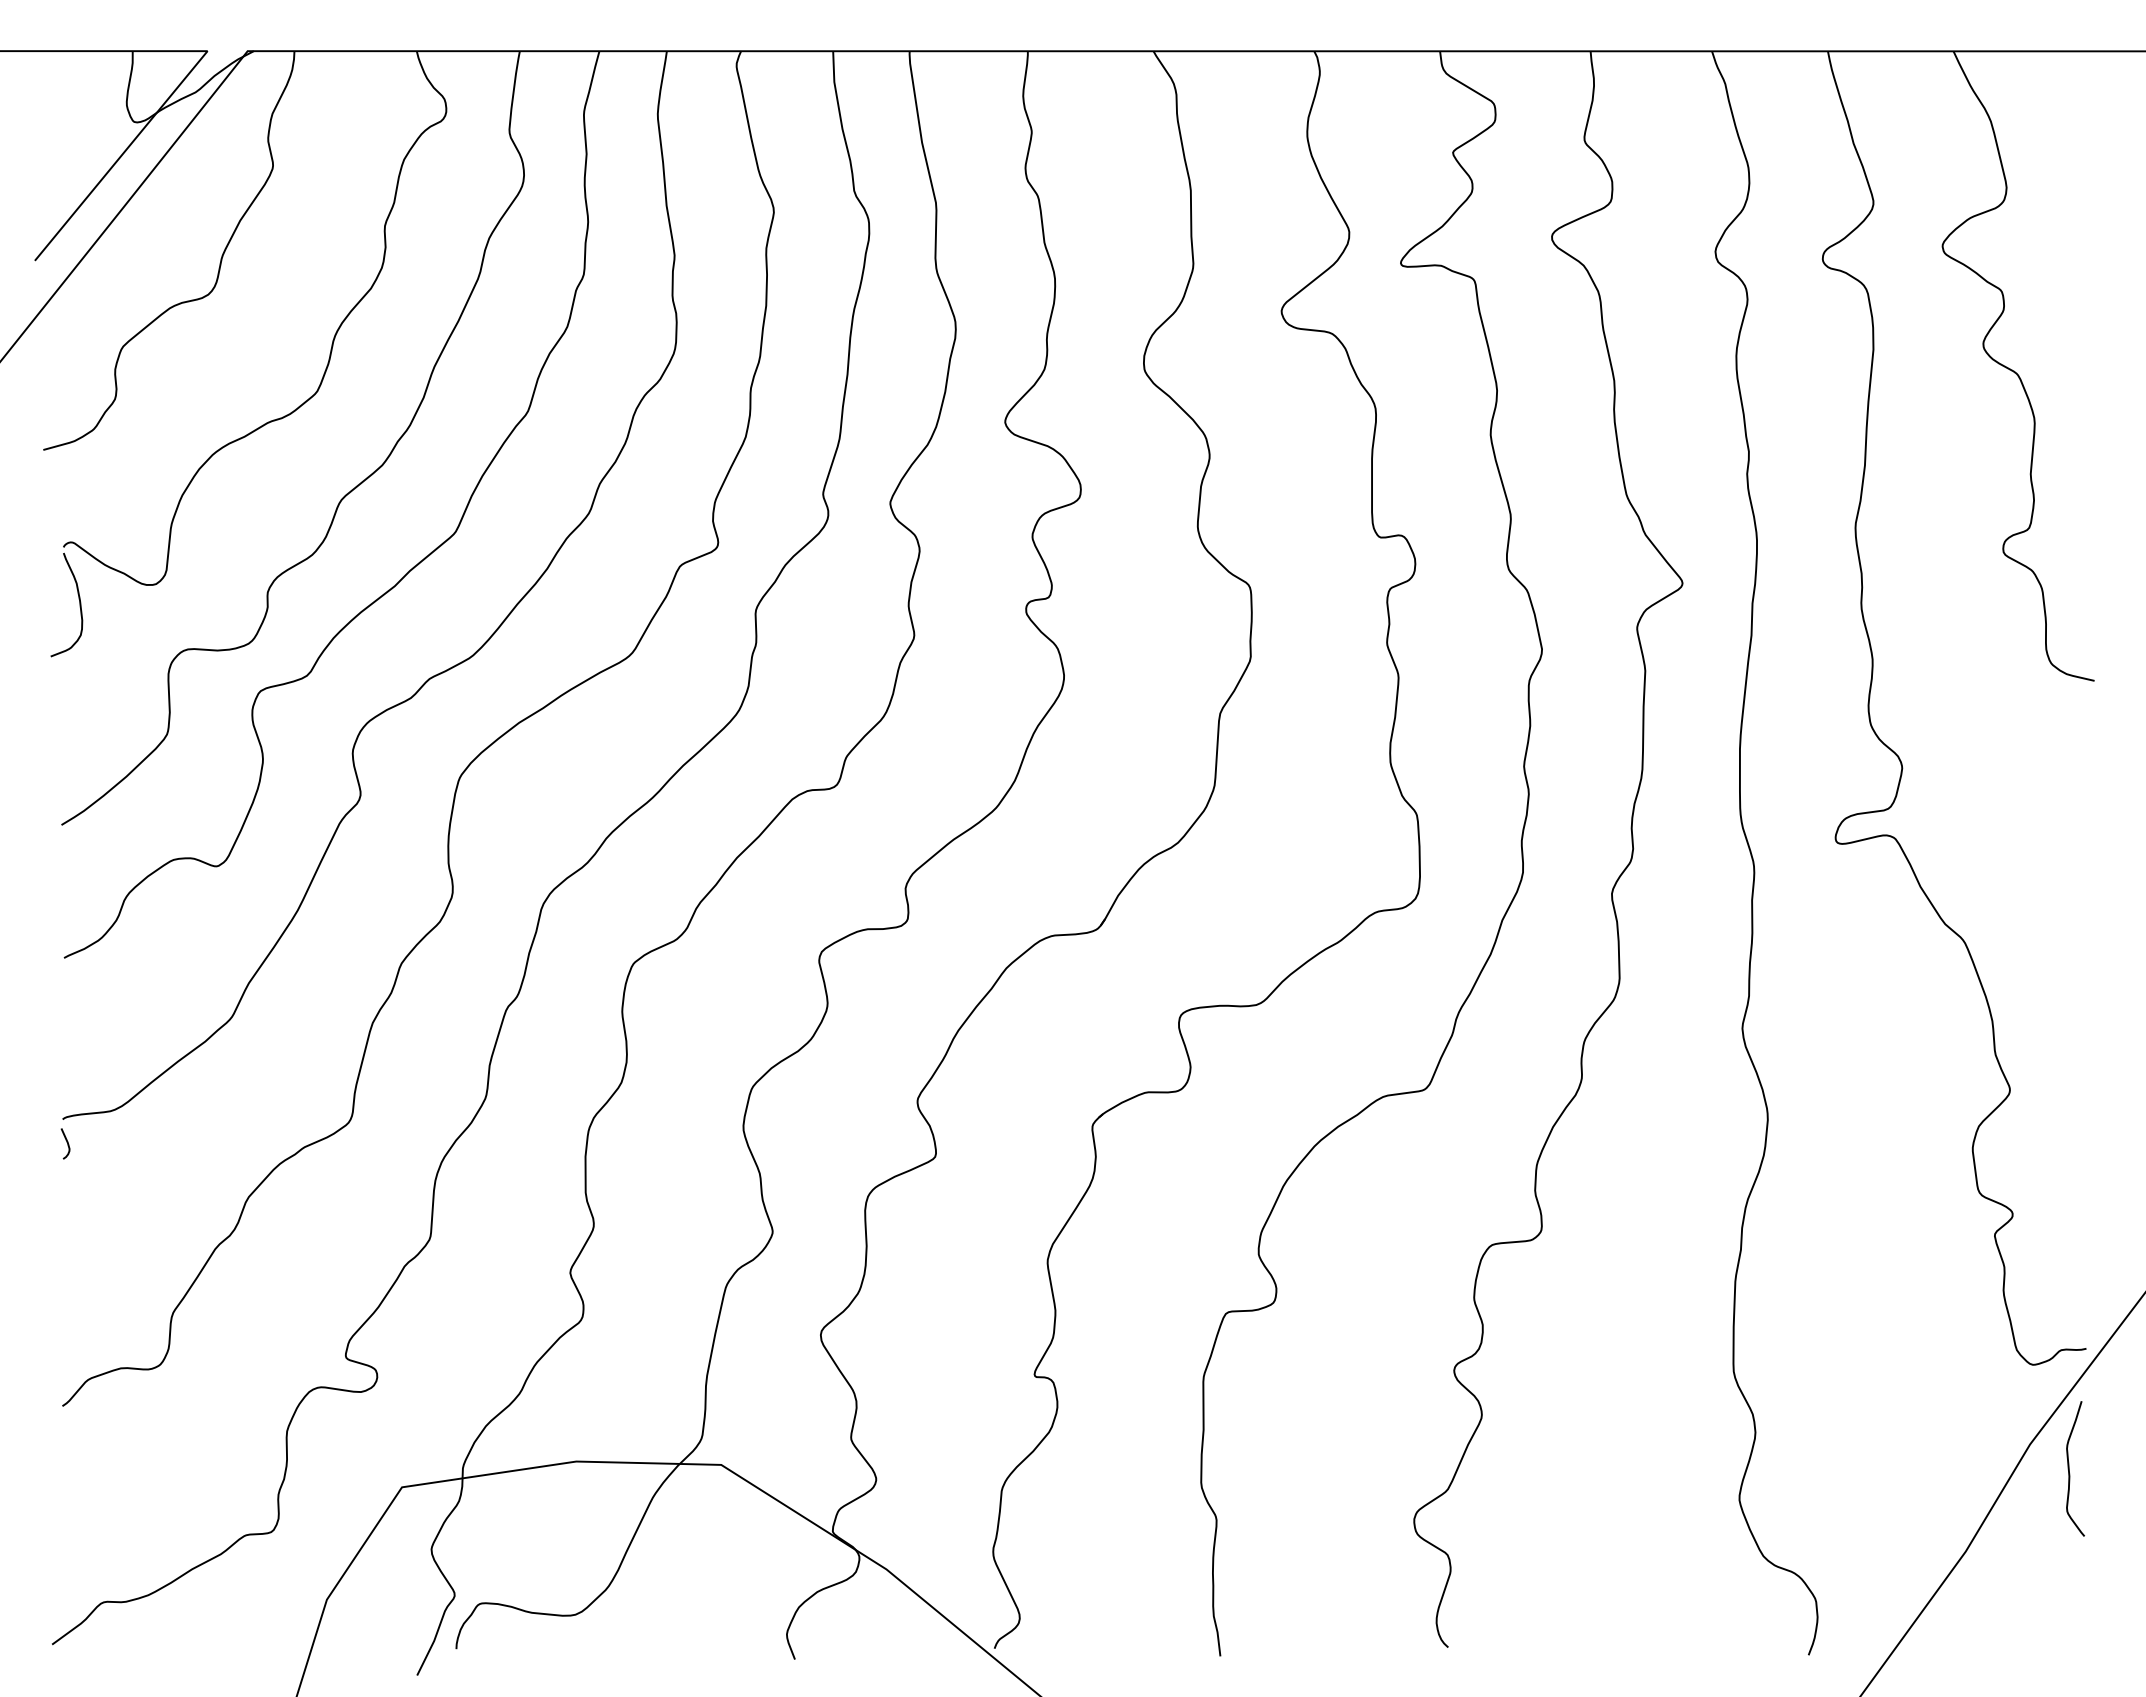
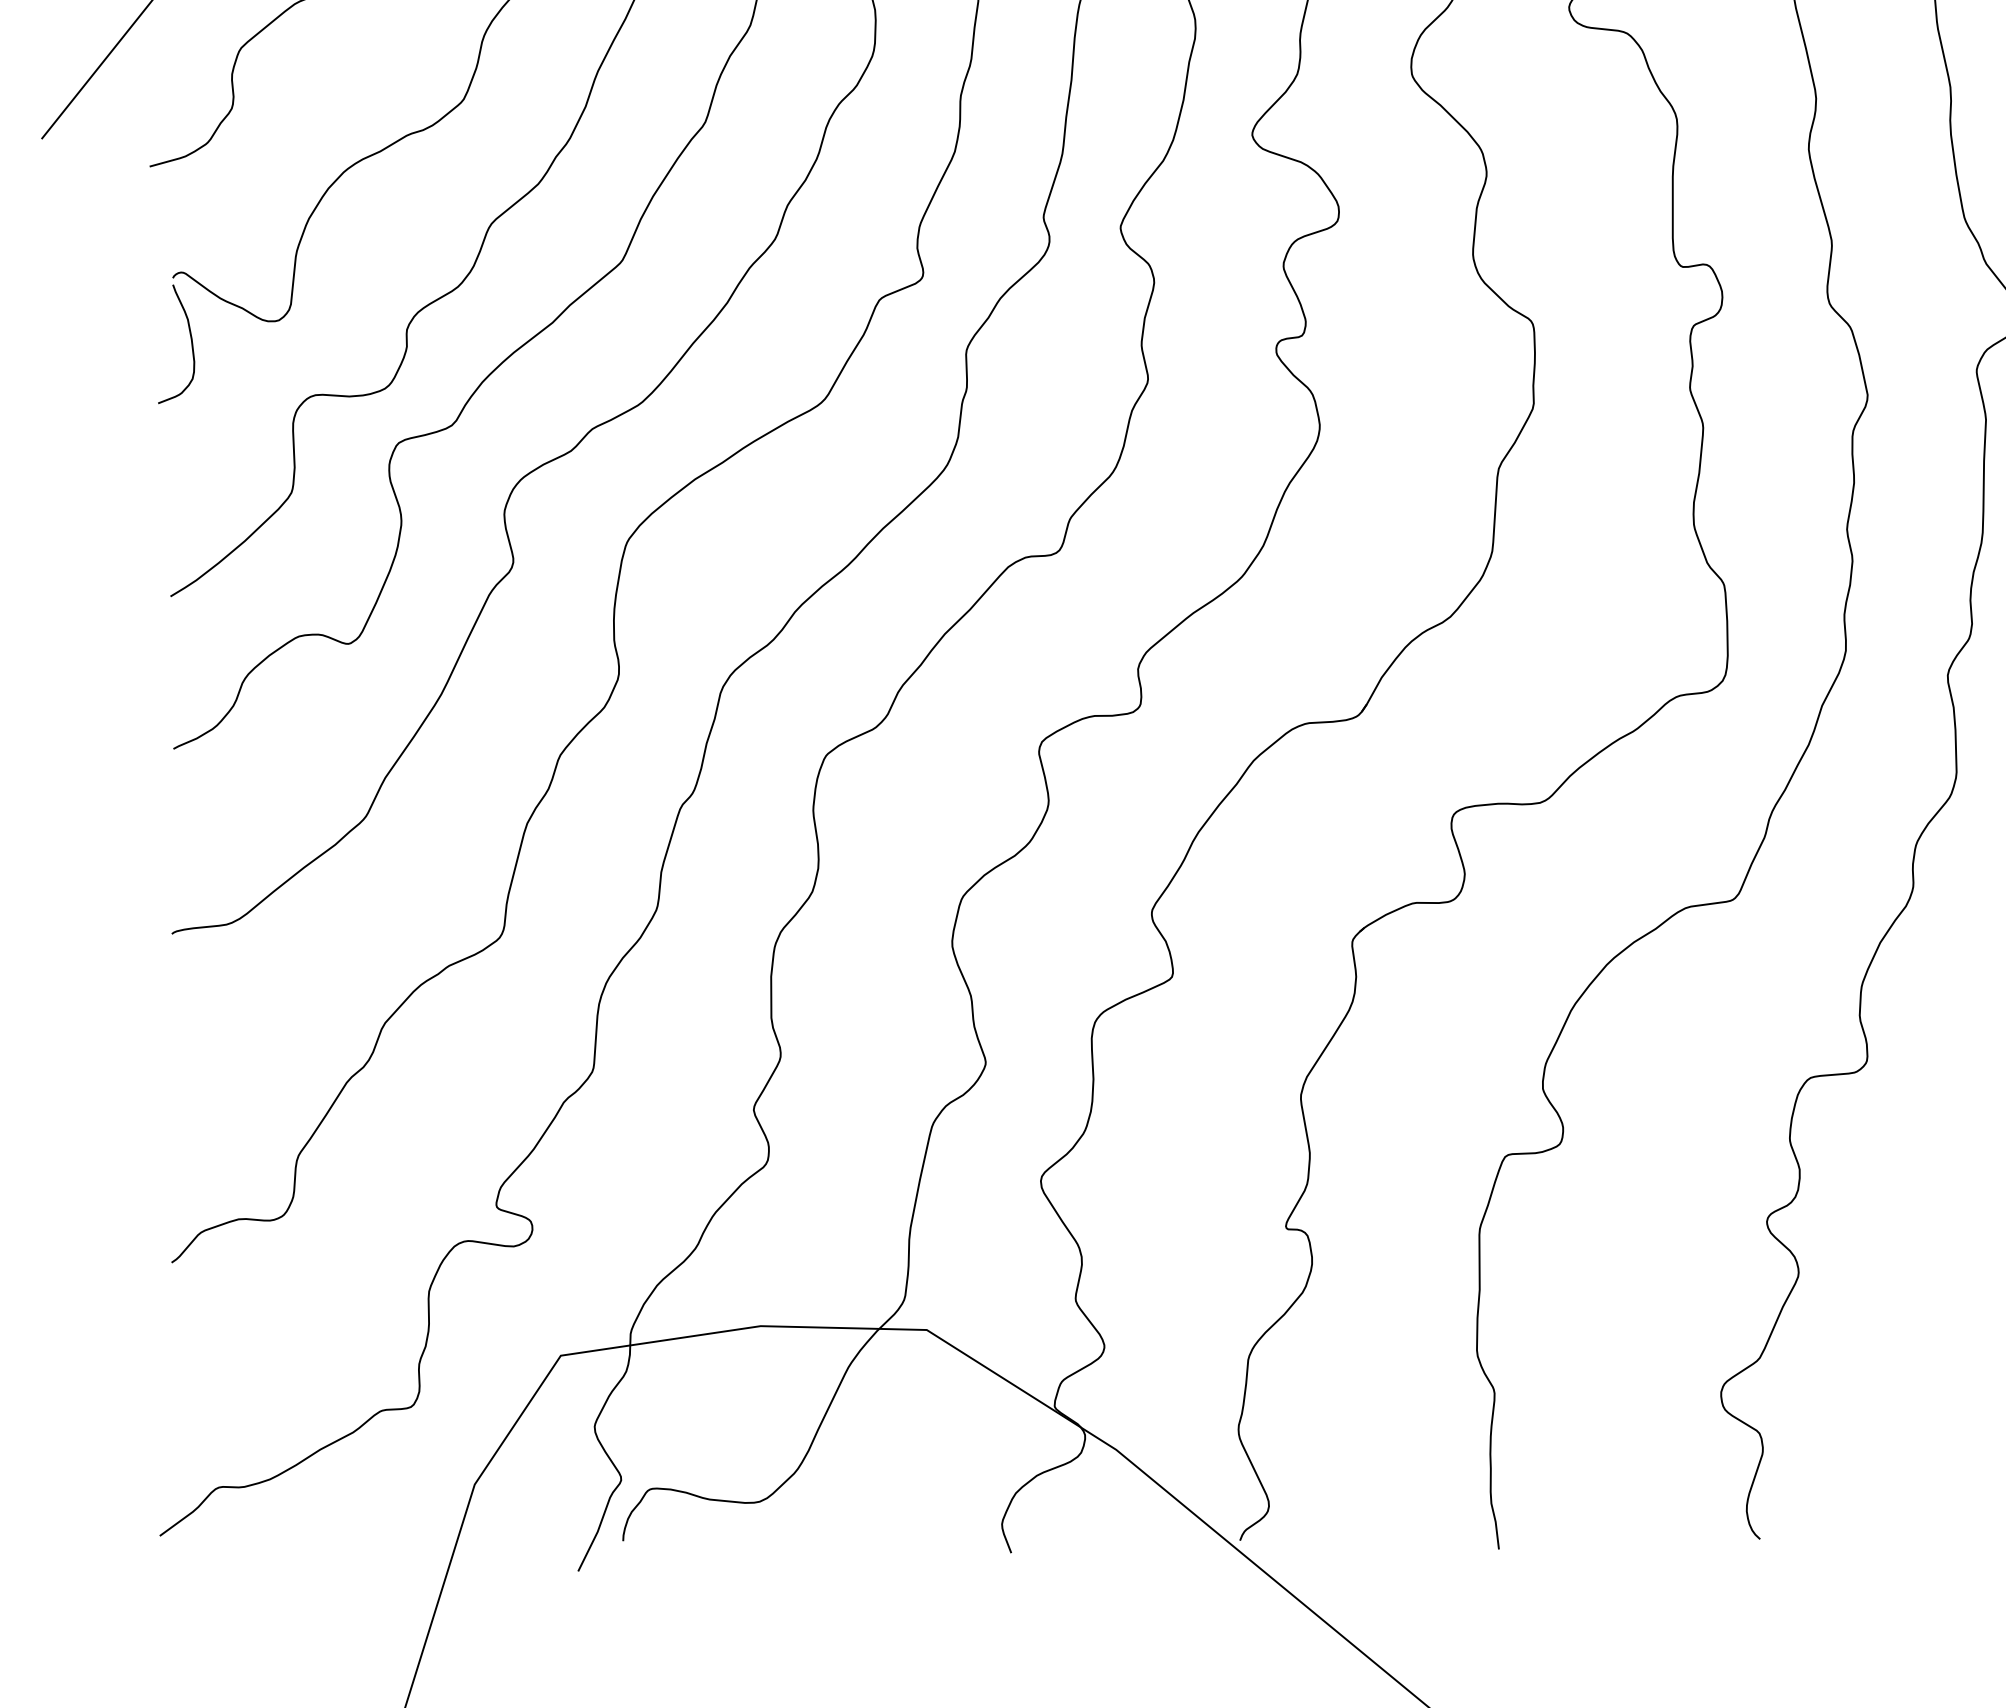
curve: (66, 1142) -> (176, 960), removed

